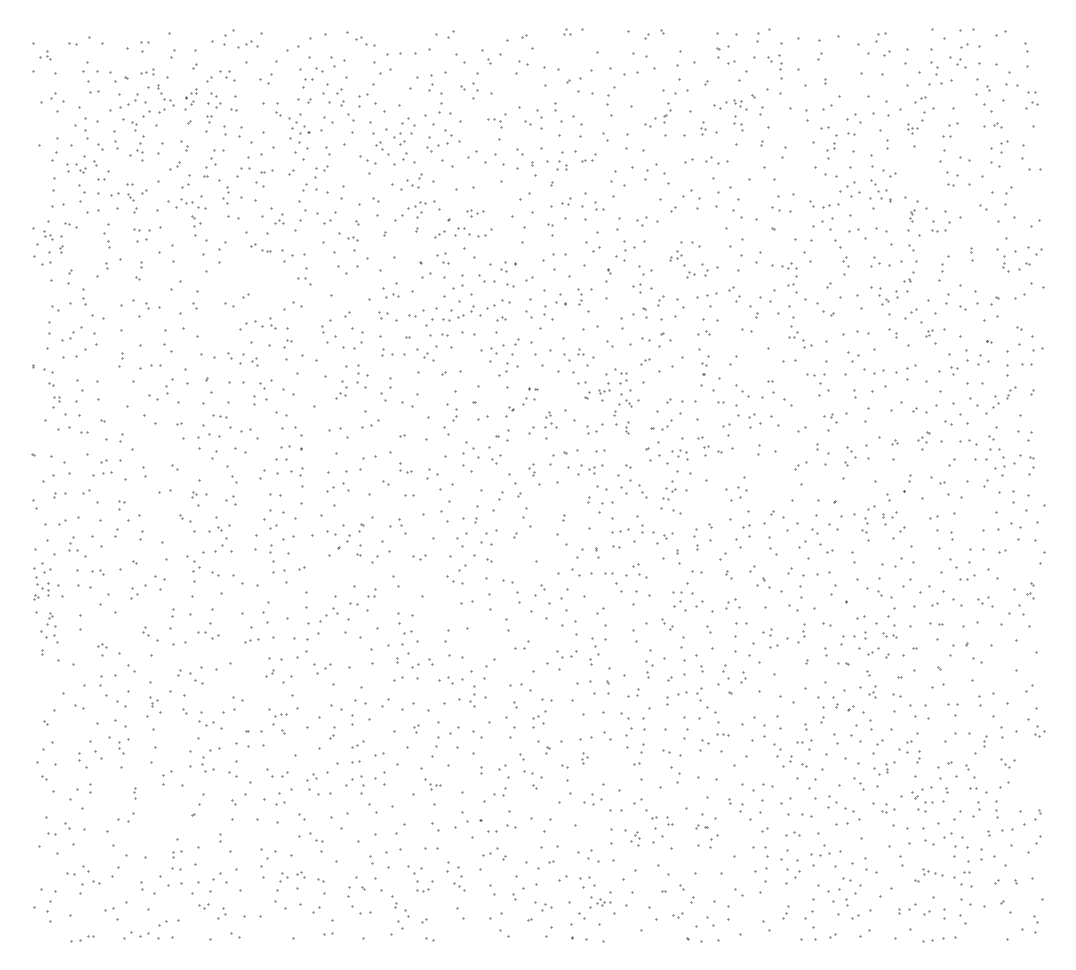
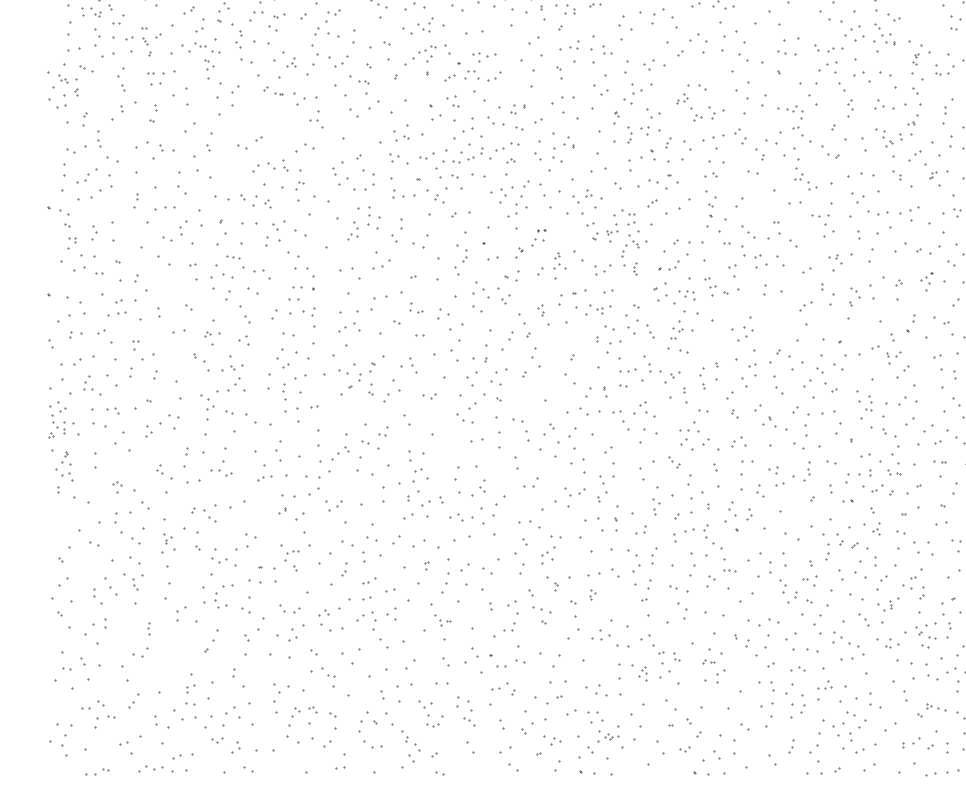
part: (474, 213) -> (484, 57), size x1.43
part: (579, 296) -> (629, 135), moved
part: (79, 391) -> (94, 232), size x0.62
part: (864, 525) -> (868, 404), moved
part: (754, 653) -> (760, 491), size x0.62
part: (472, 700) -> (482, 486), moved
part: (646, 718) -> (653, 555), size x0.71
part: (819, 849) -> (824, 684), size x0.71
part: (119, 866) -> (134, 701), size x0.62

